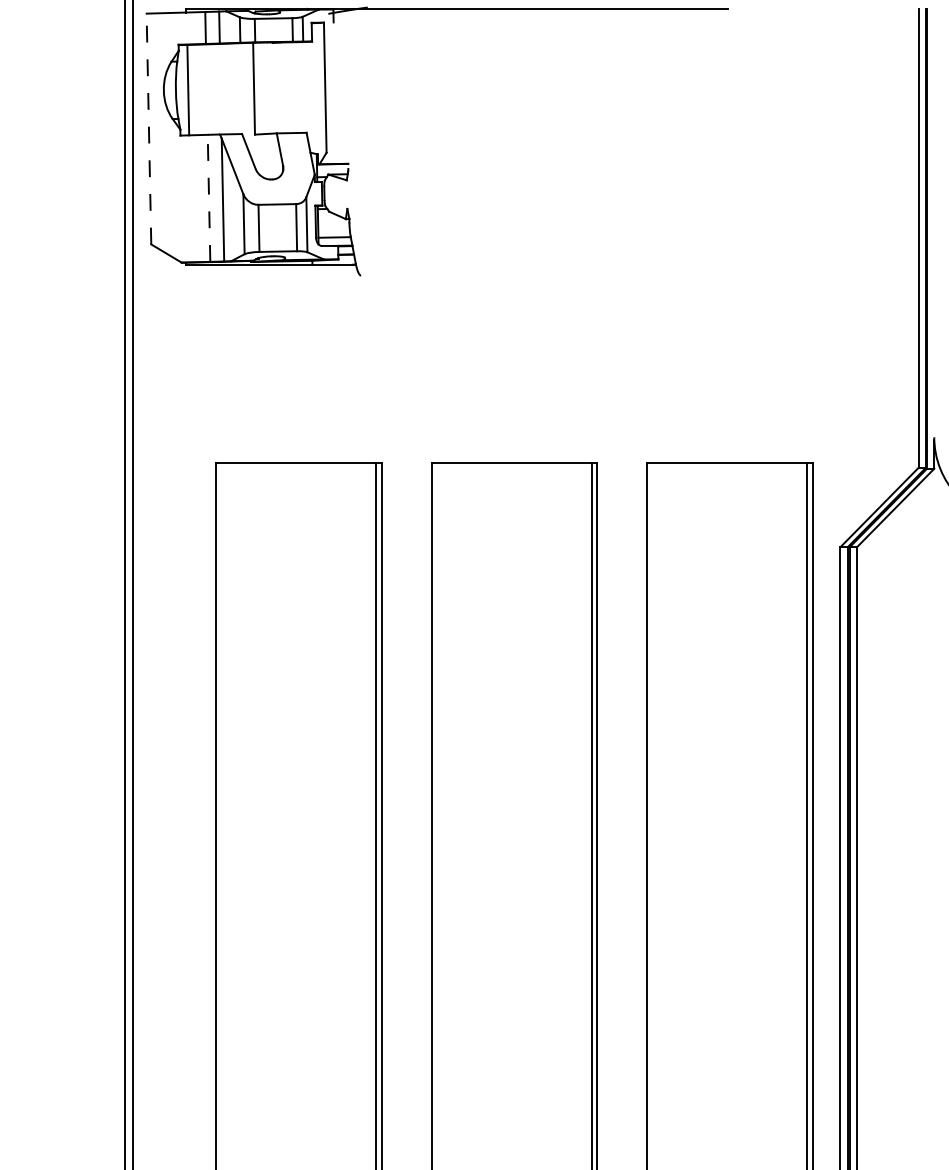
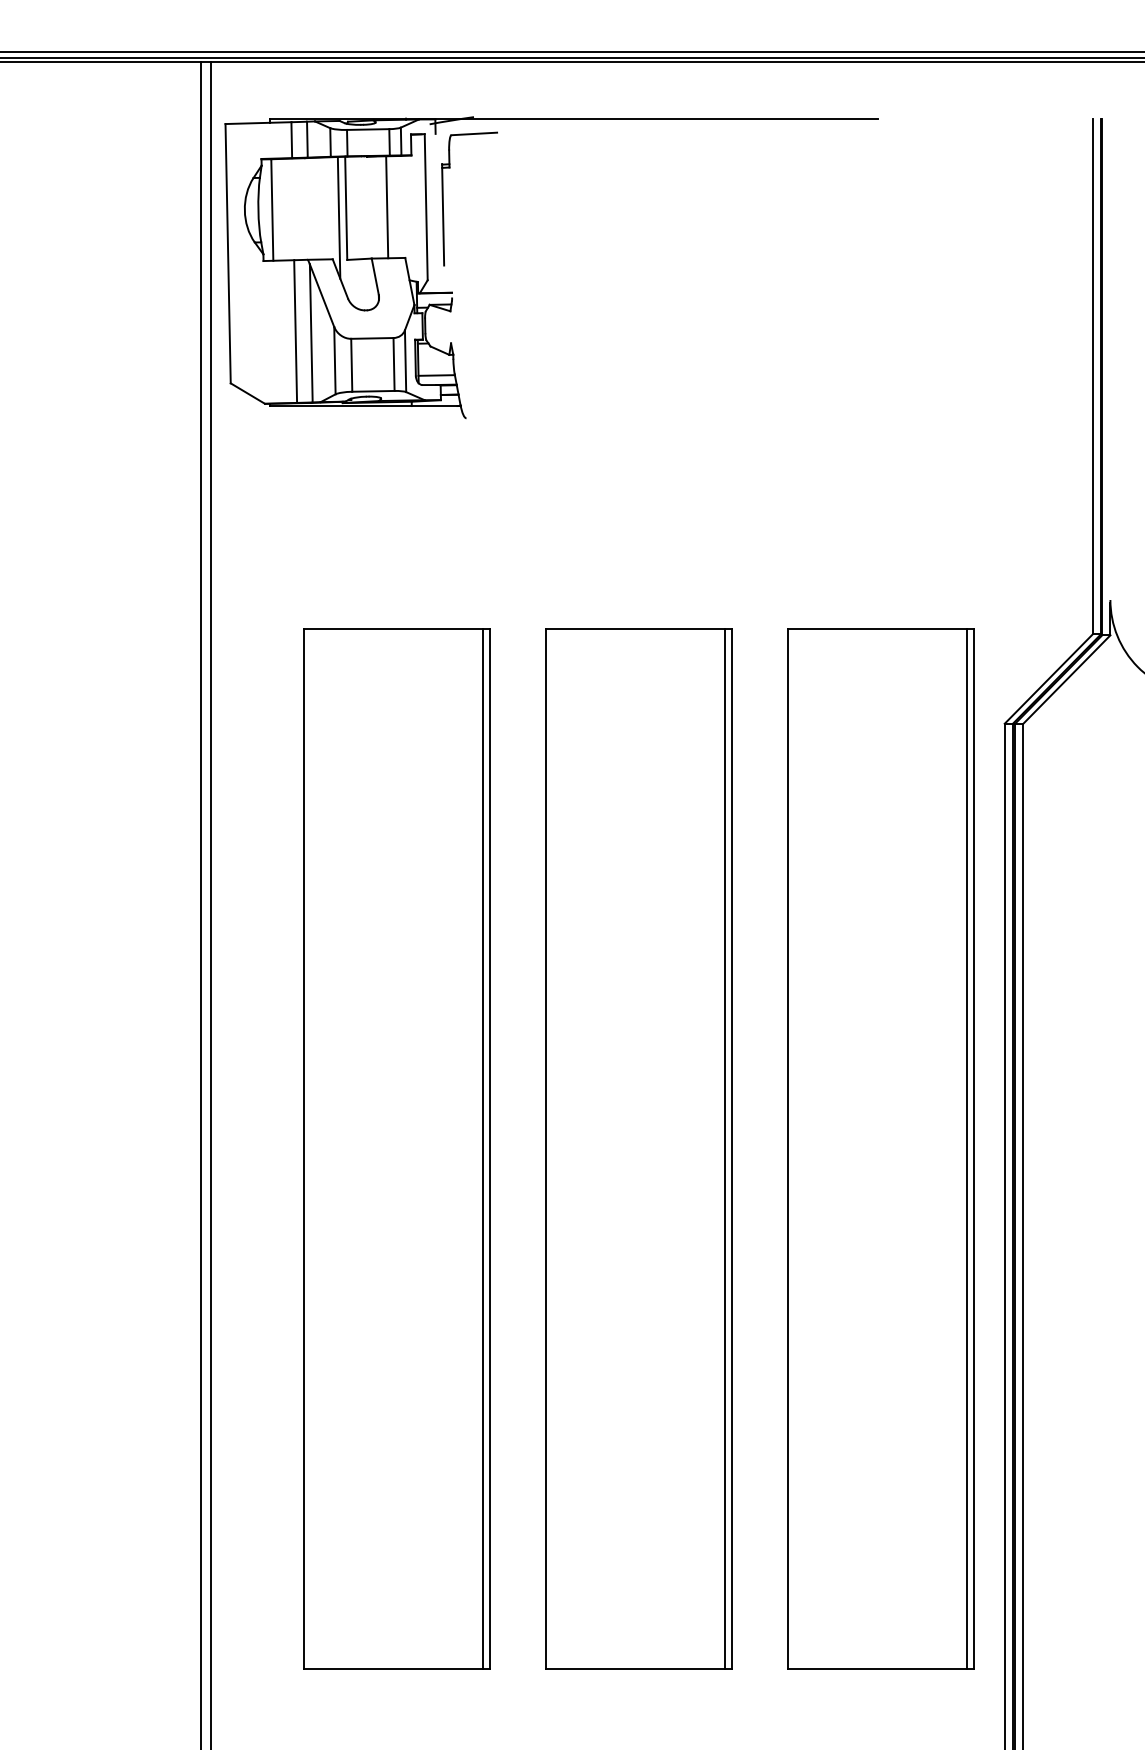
part: (340, 79) -> (443, 198), added
line: (290, 87) -> (387, 207), added
line: (247, 96) -> (338, 217), added
line: (149, 128) -> (228, 253), dashed -> solid
line: (208, 198) -> (295, 331), dashed -> solid

